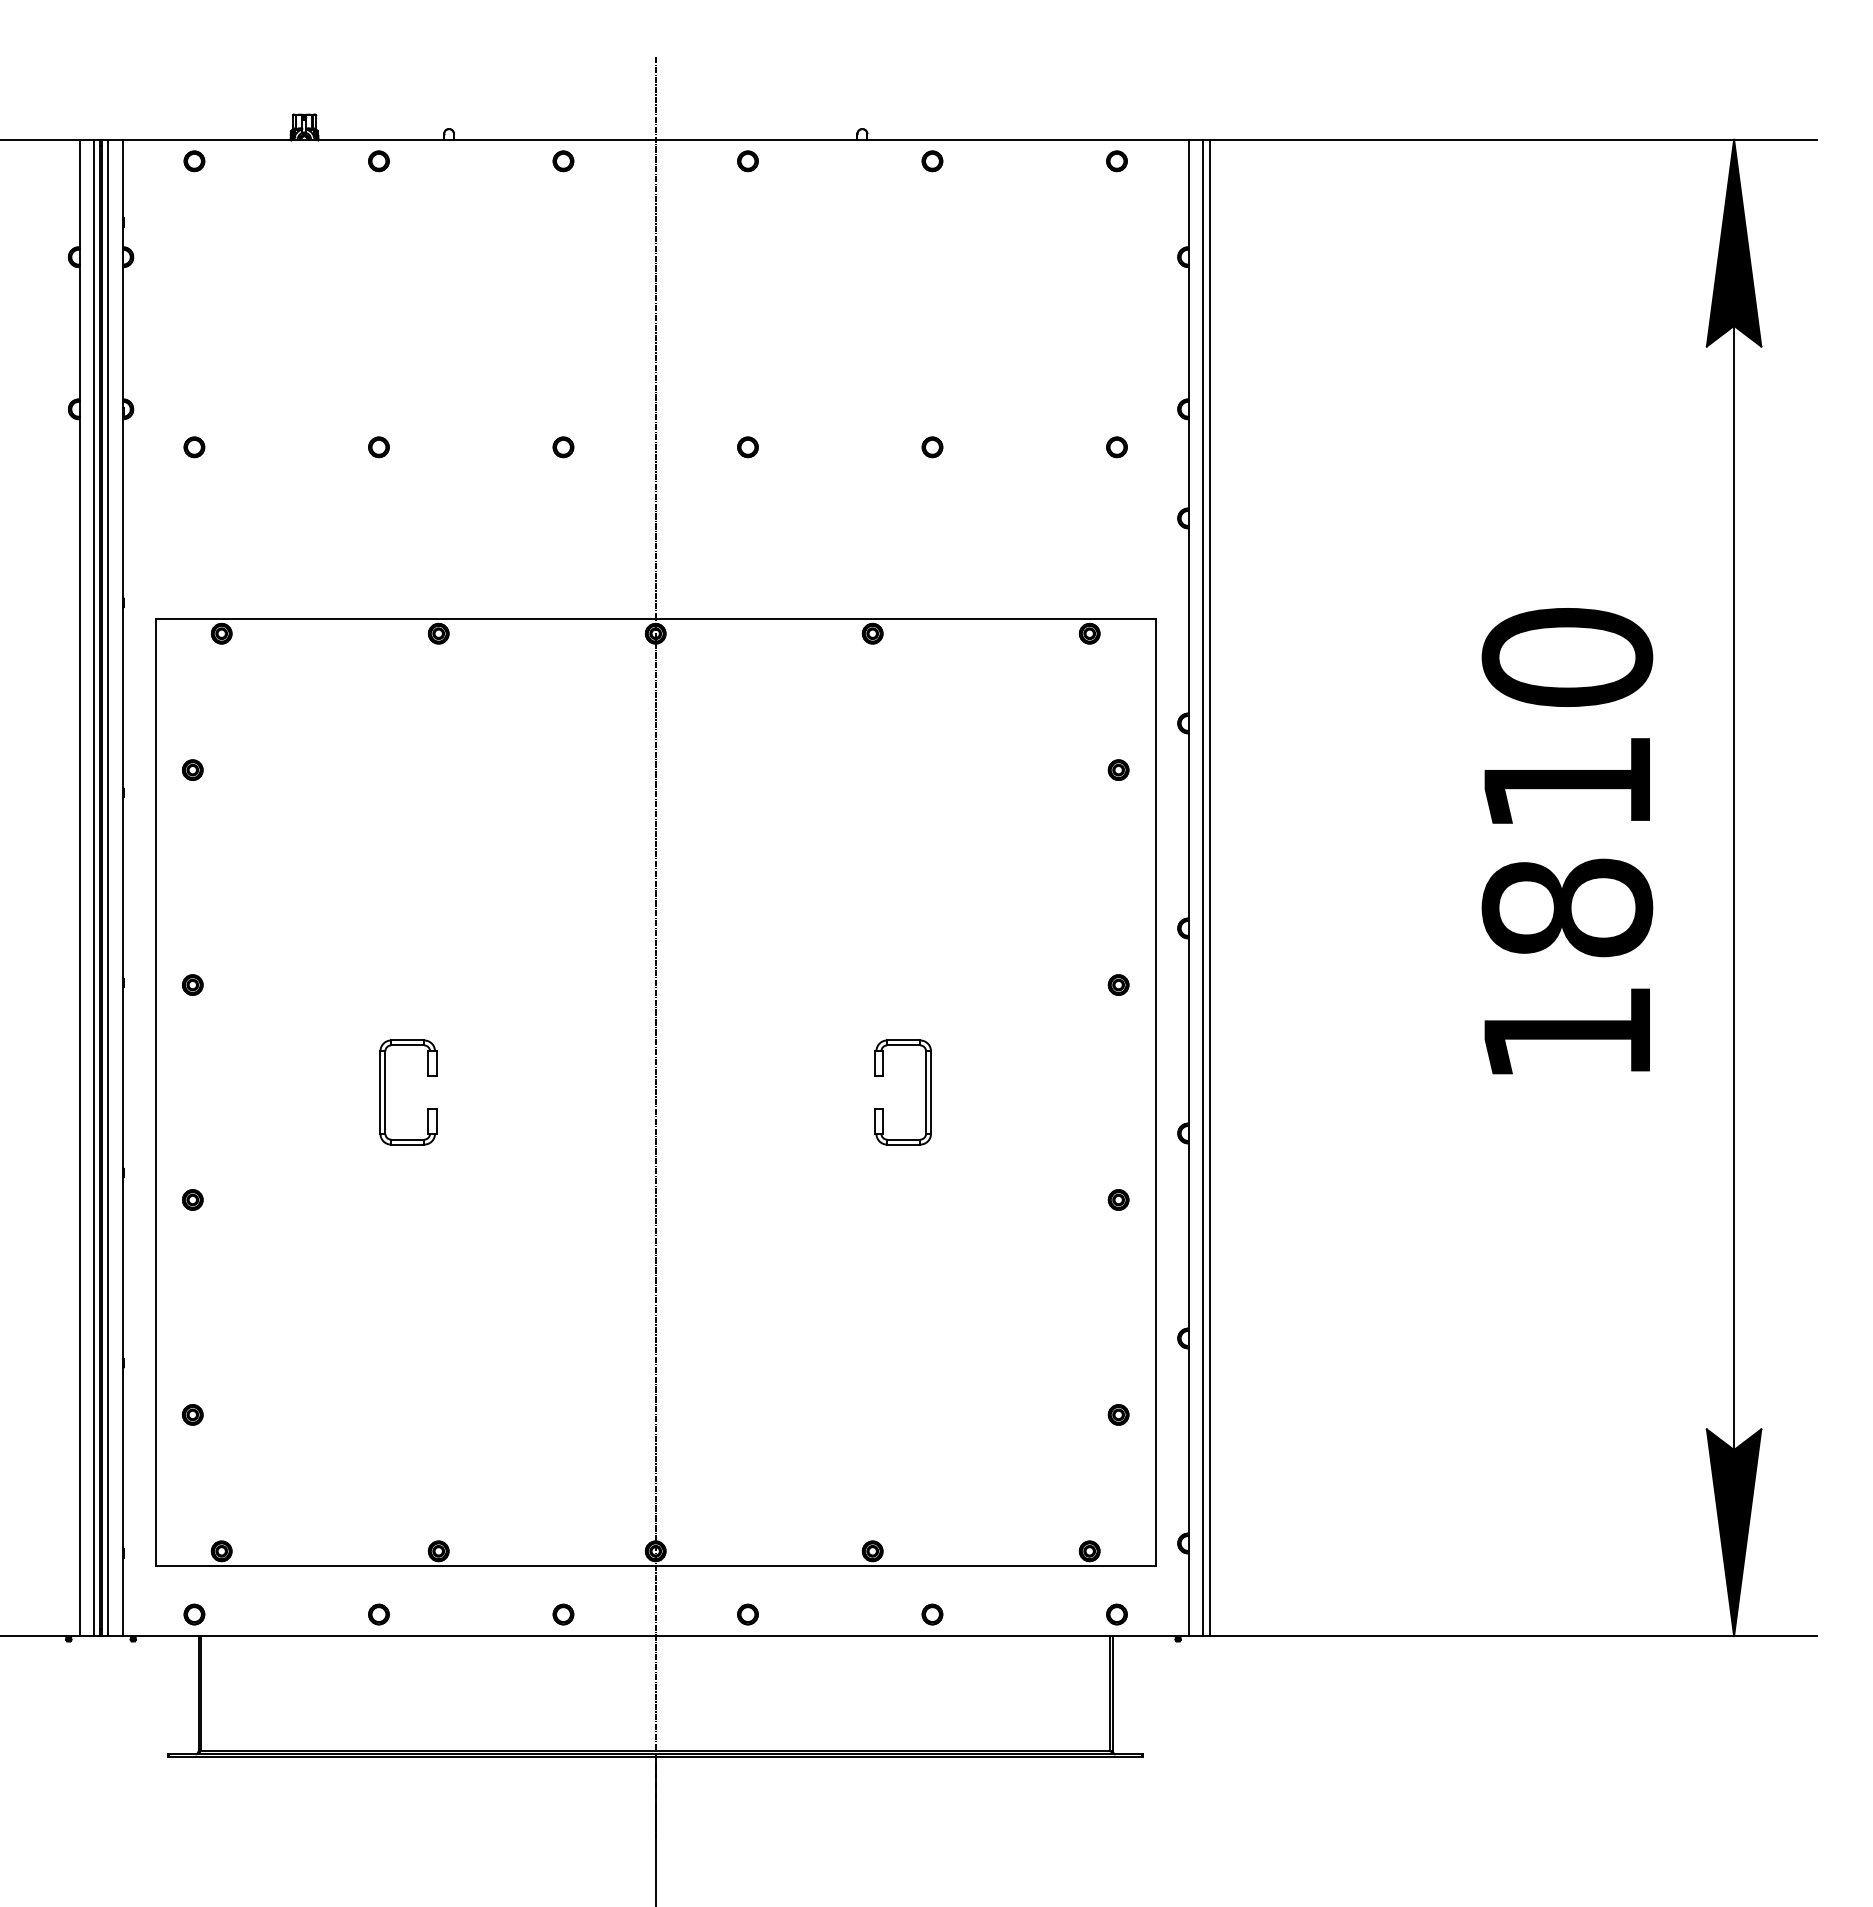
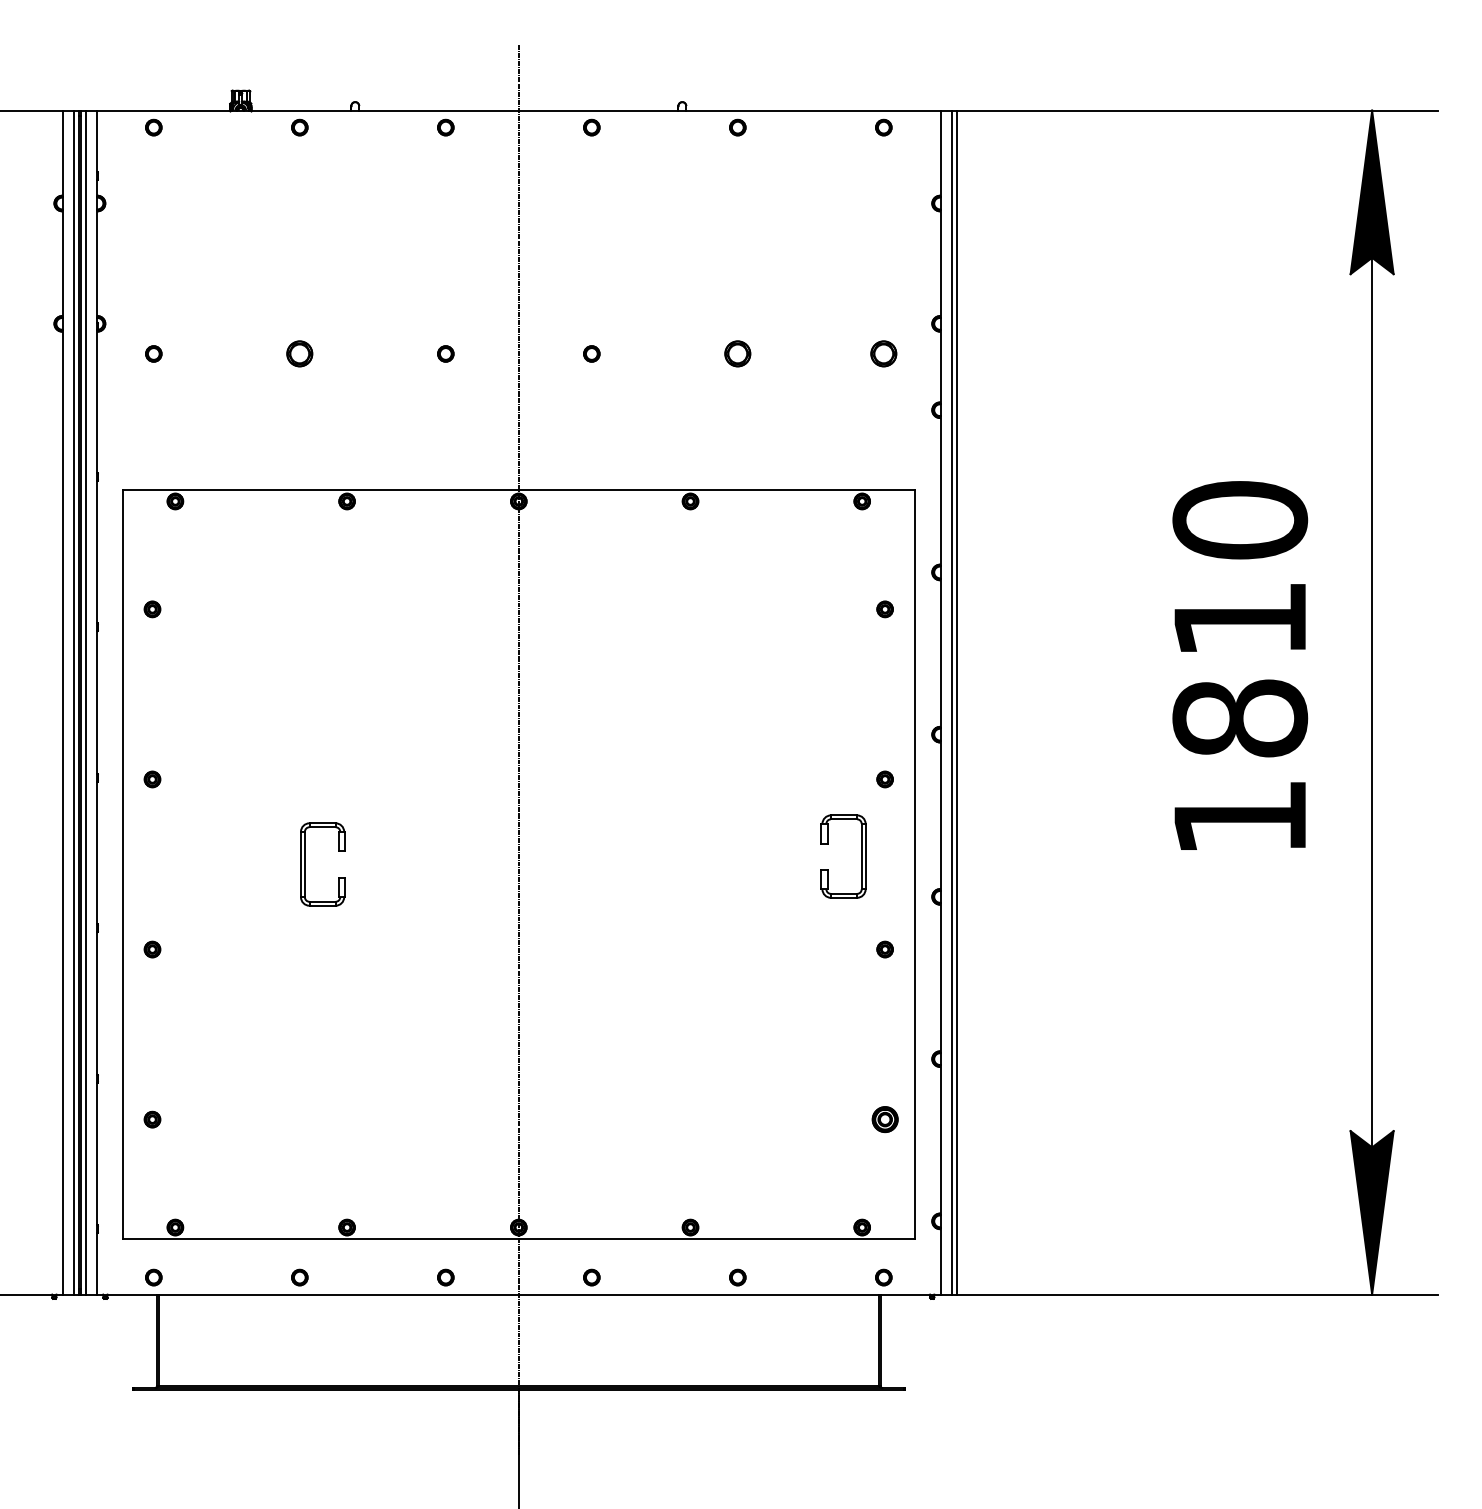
part: (378, 447) -> (299, 354), size x1.6
part: (932, 447) -> (737, 354), size x1.6
part: (1116, 447) -> (883, 354), size x1.6
part: (925, 1092) -> (861, 856), moved
part: (1118, 1414) -> (885, 1119), size x1.6

